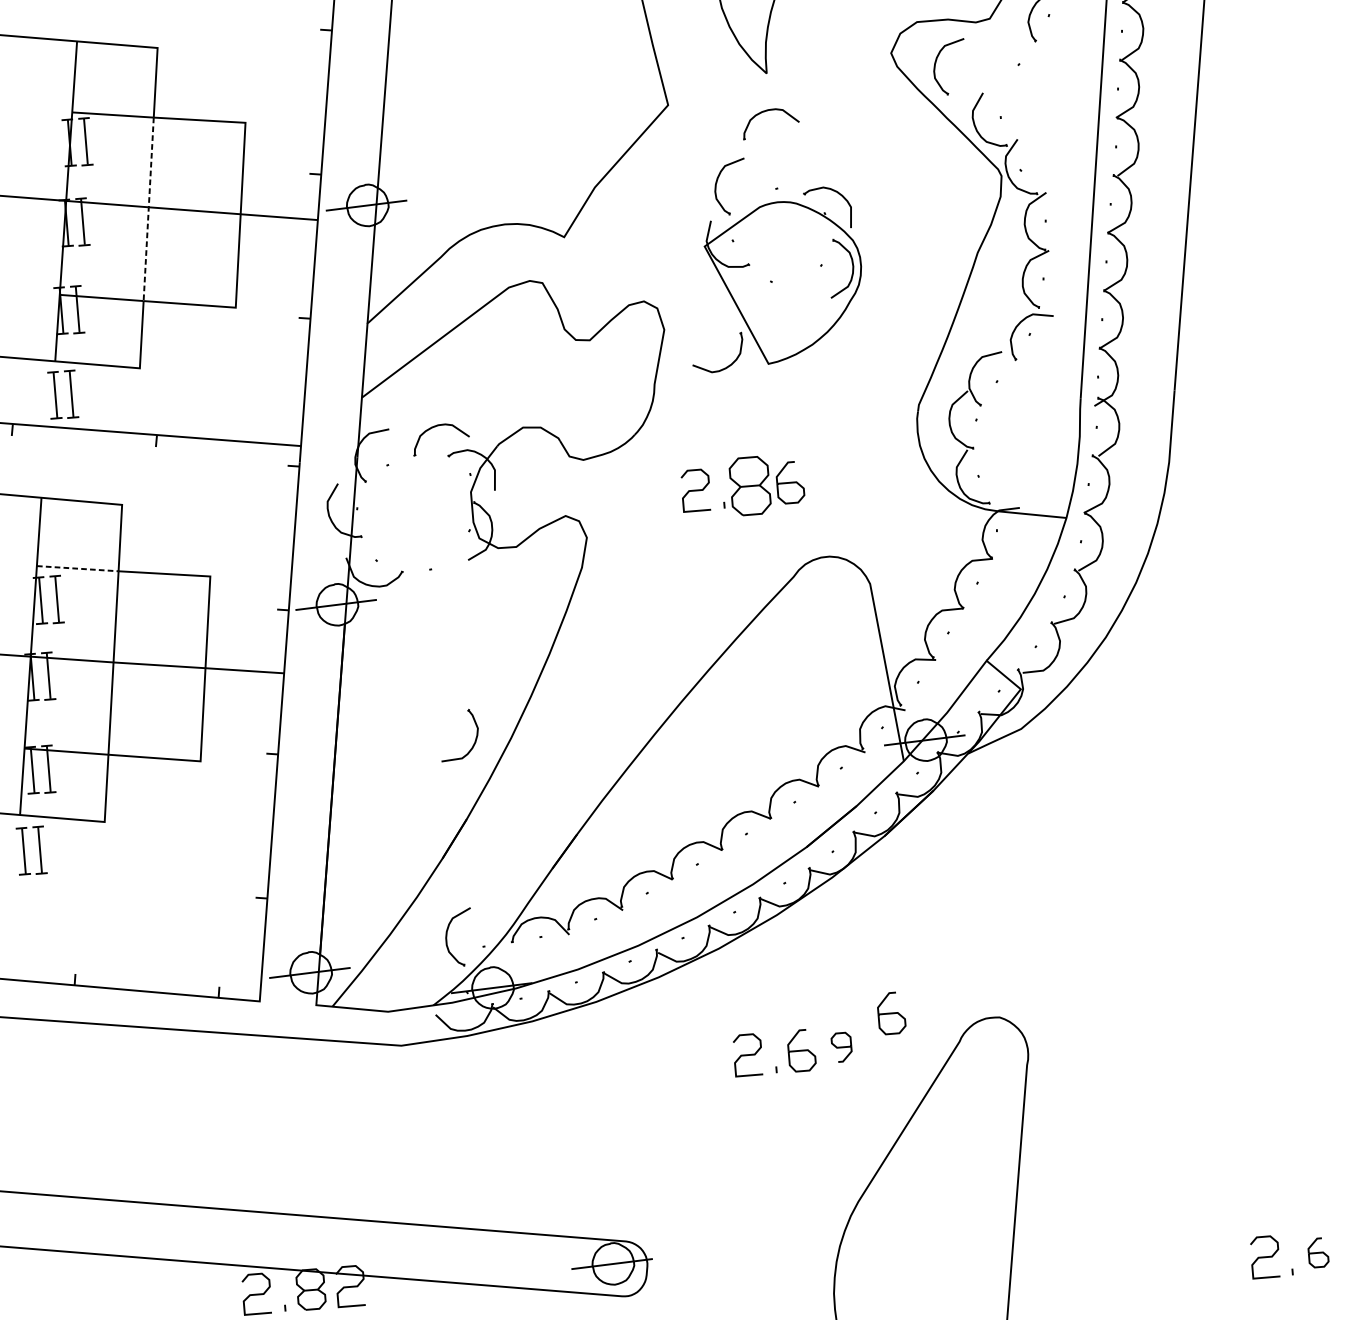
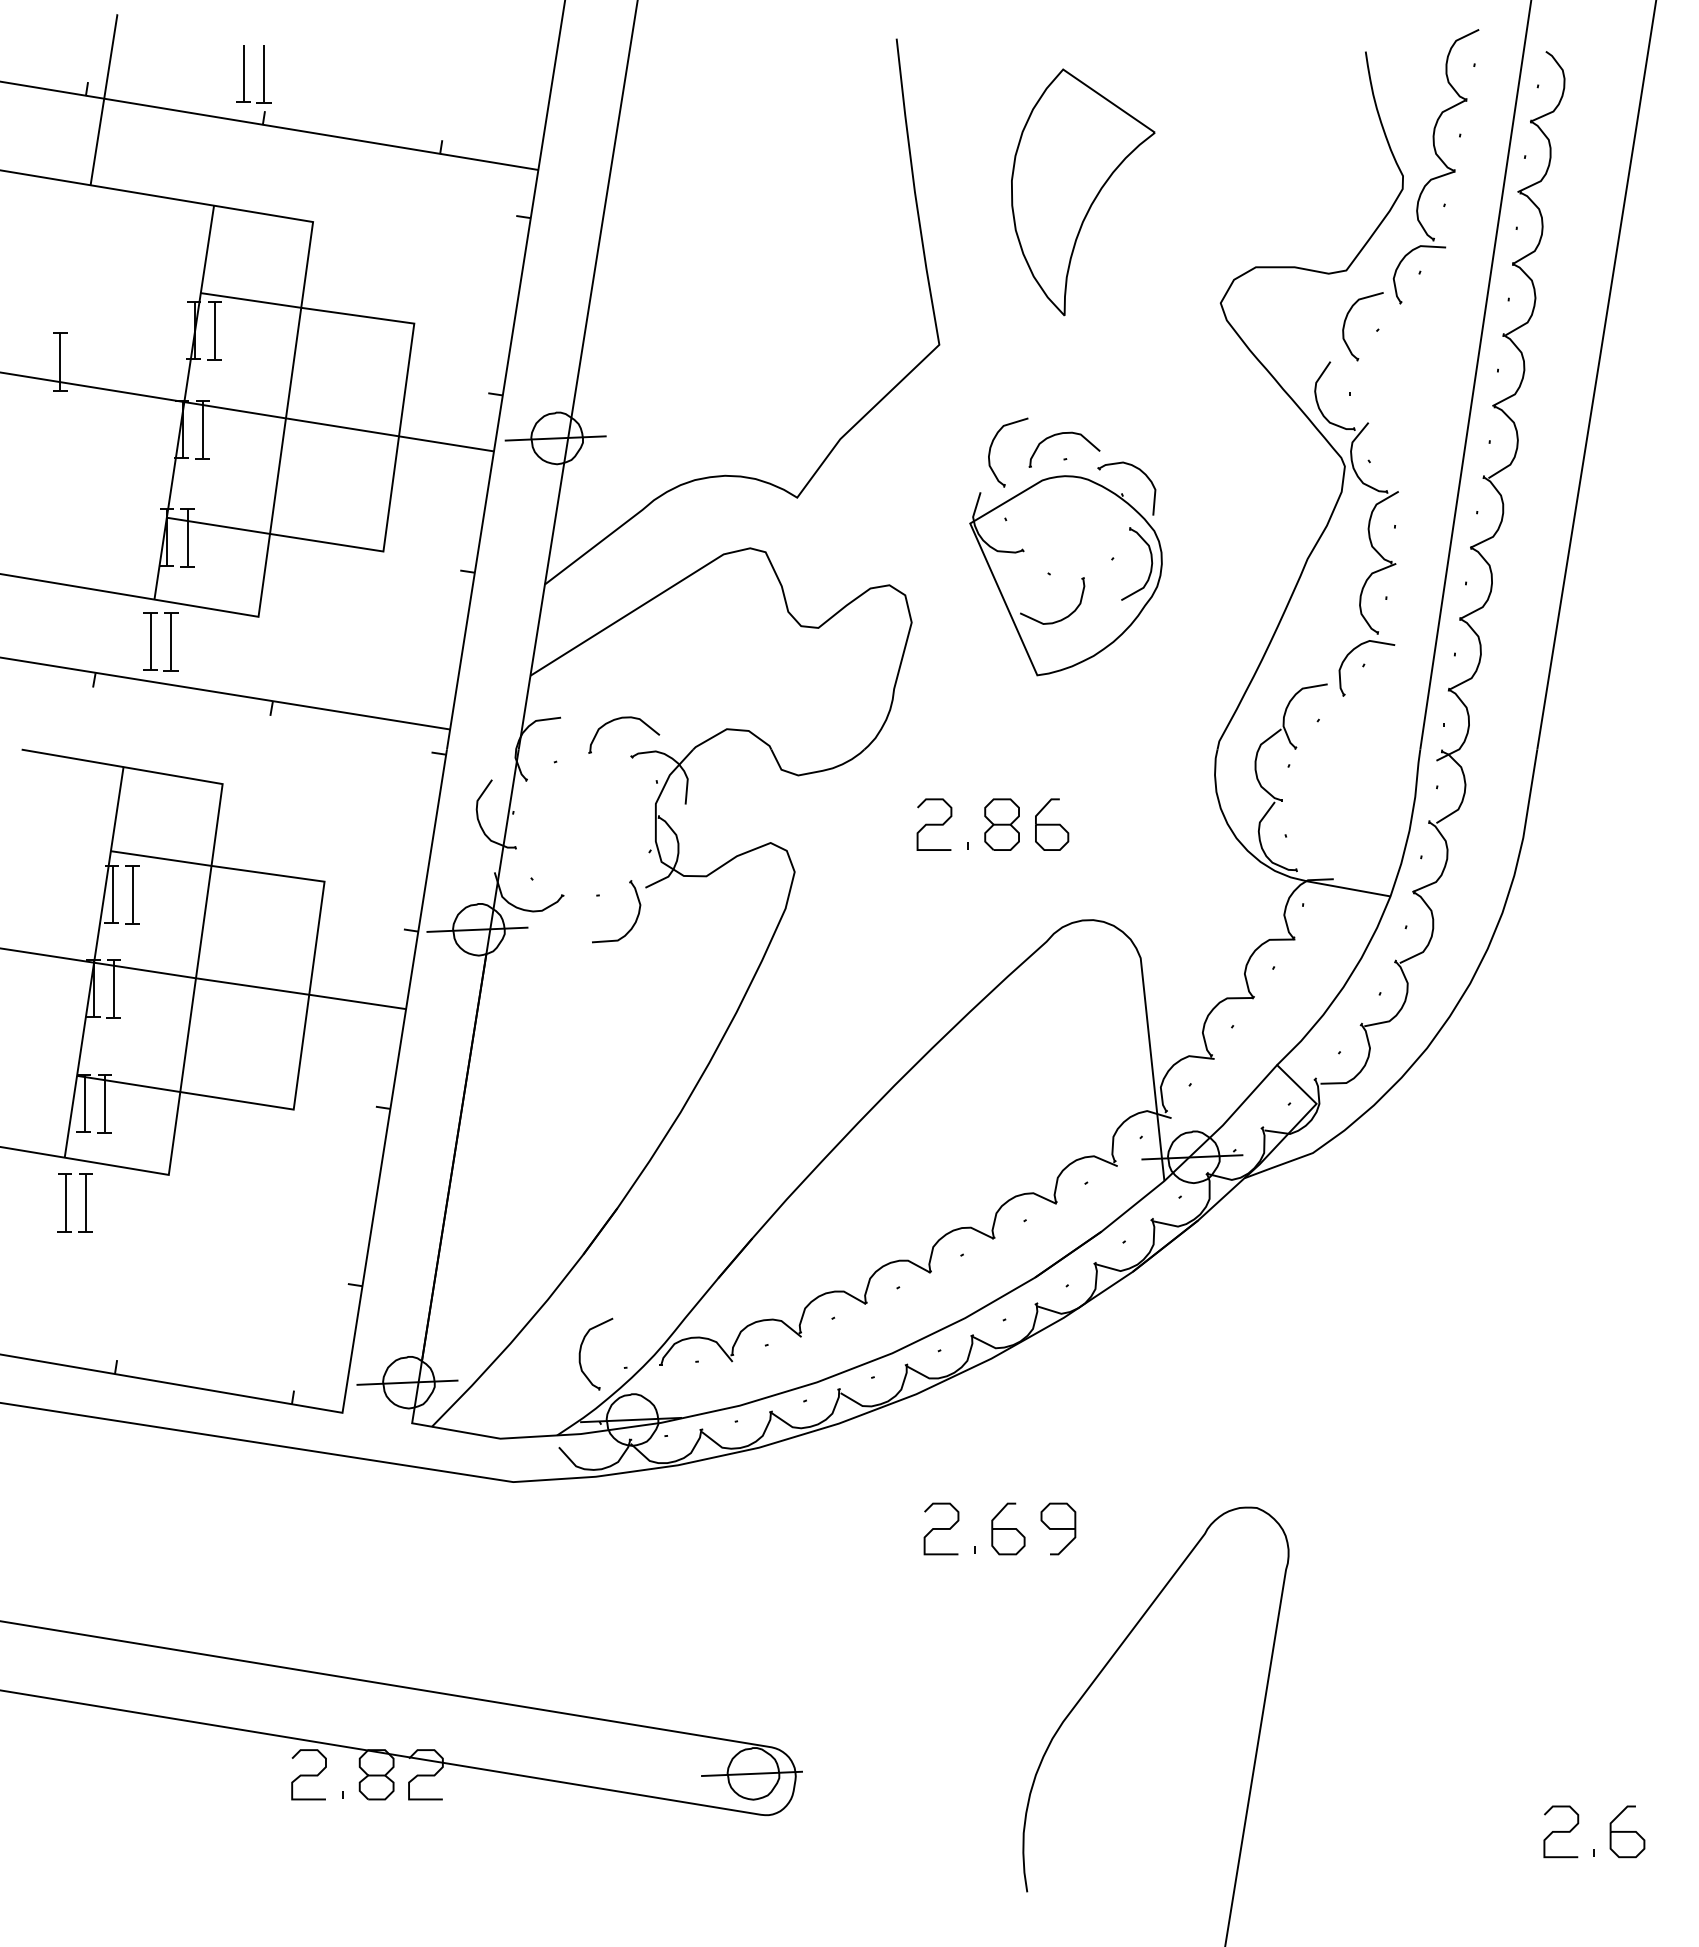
part: (936, 63) -> (1346, 320), moved
part: (768, 111) -> (1062, 434), moved
line: (148, 209) -> (285, 420), dashed -> solid
part: (726, 366) -> (1062, 618), moved
part: (749, 485) -> (1001, 824), size x0.71
line: (77, 568) -> (161, 858), dashed -> solid
part: (475, 737) -> (636, 916), moved
part: (891, 1013) -> (1123, 1491), removed
part: (841, 1046) -> (1058, 1528), size x1.43
part: (1318, 1252) -> (1627, 1831), size x1.43

